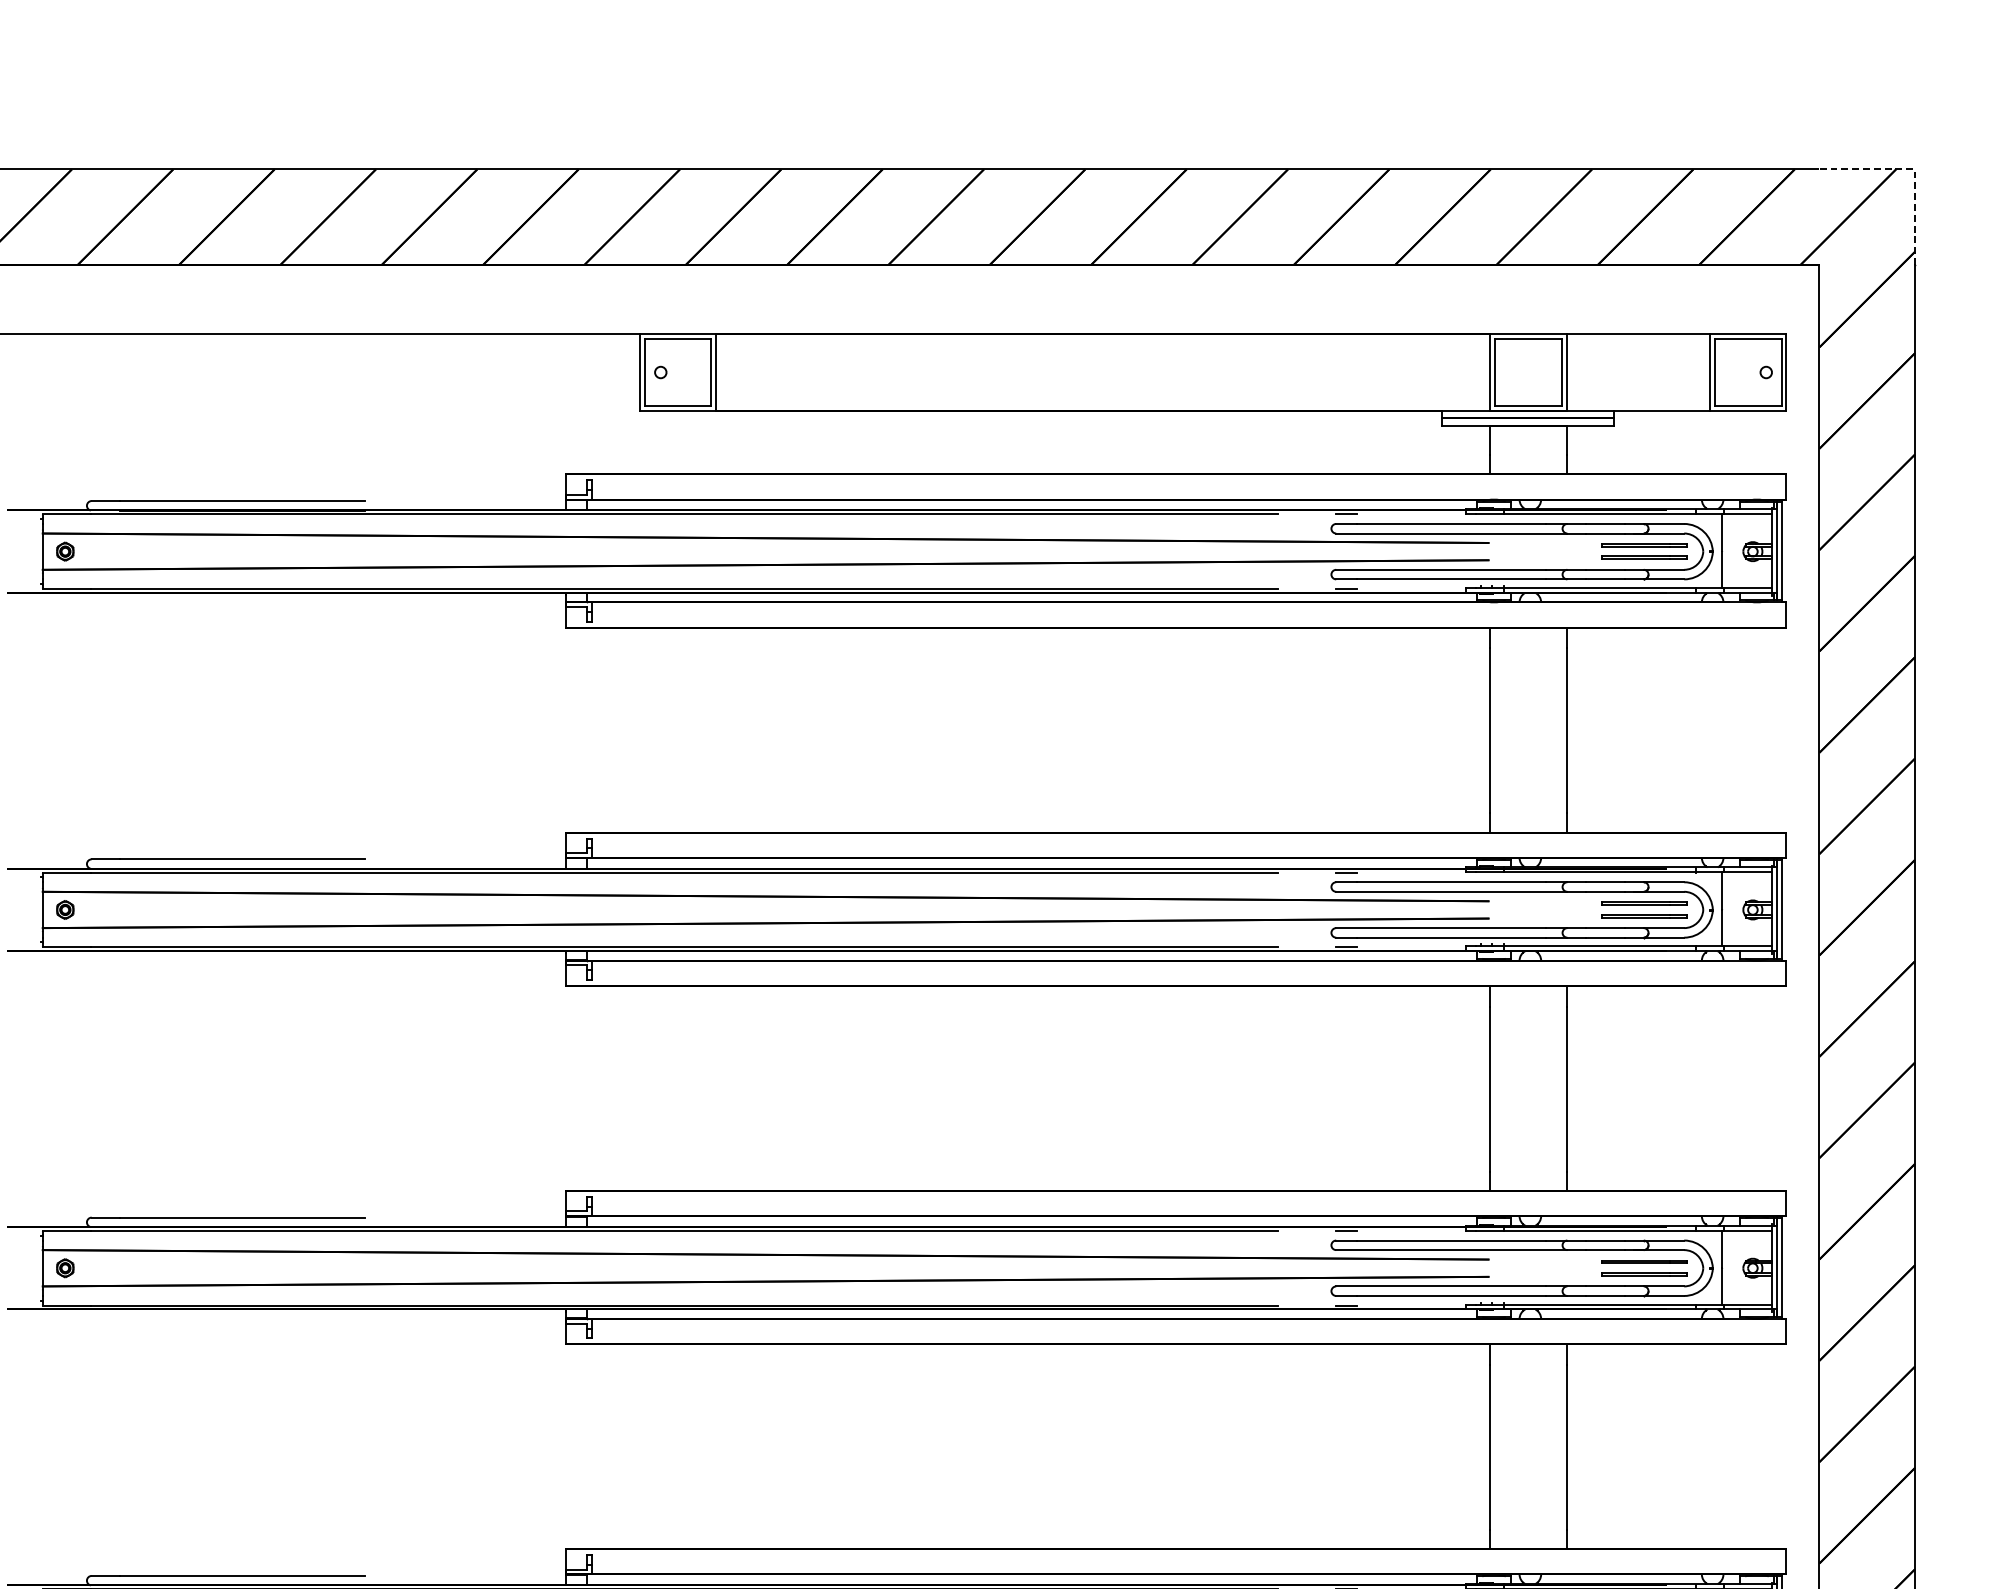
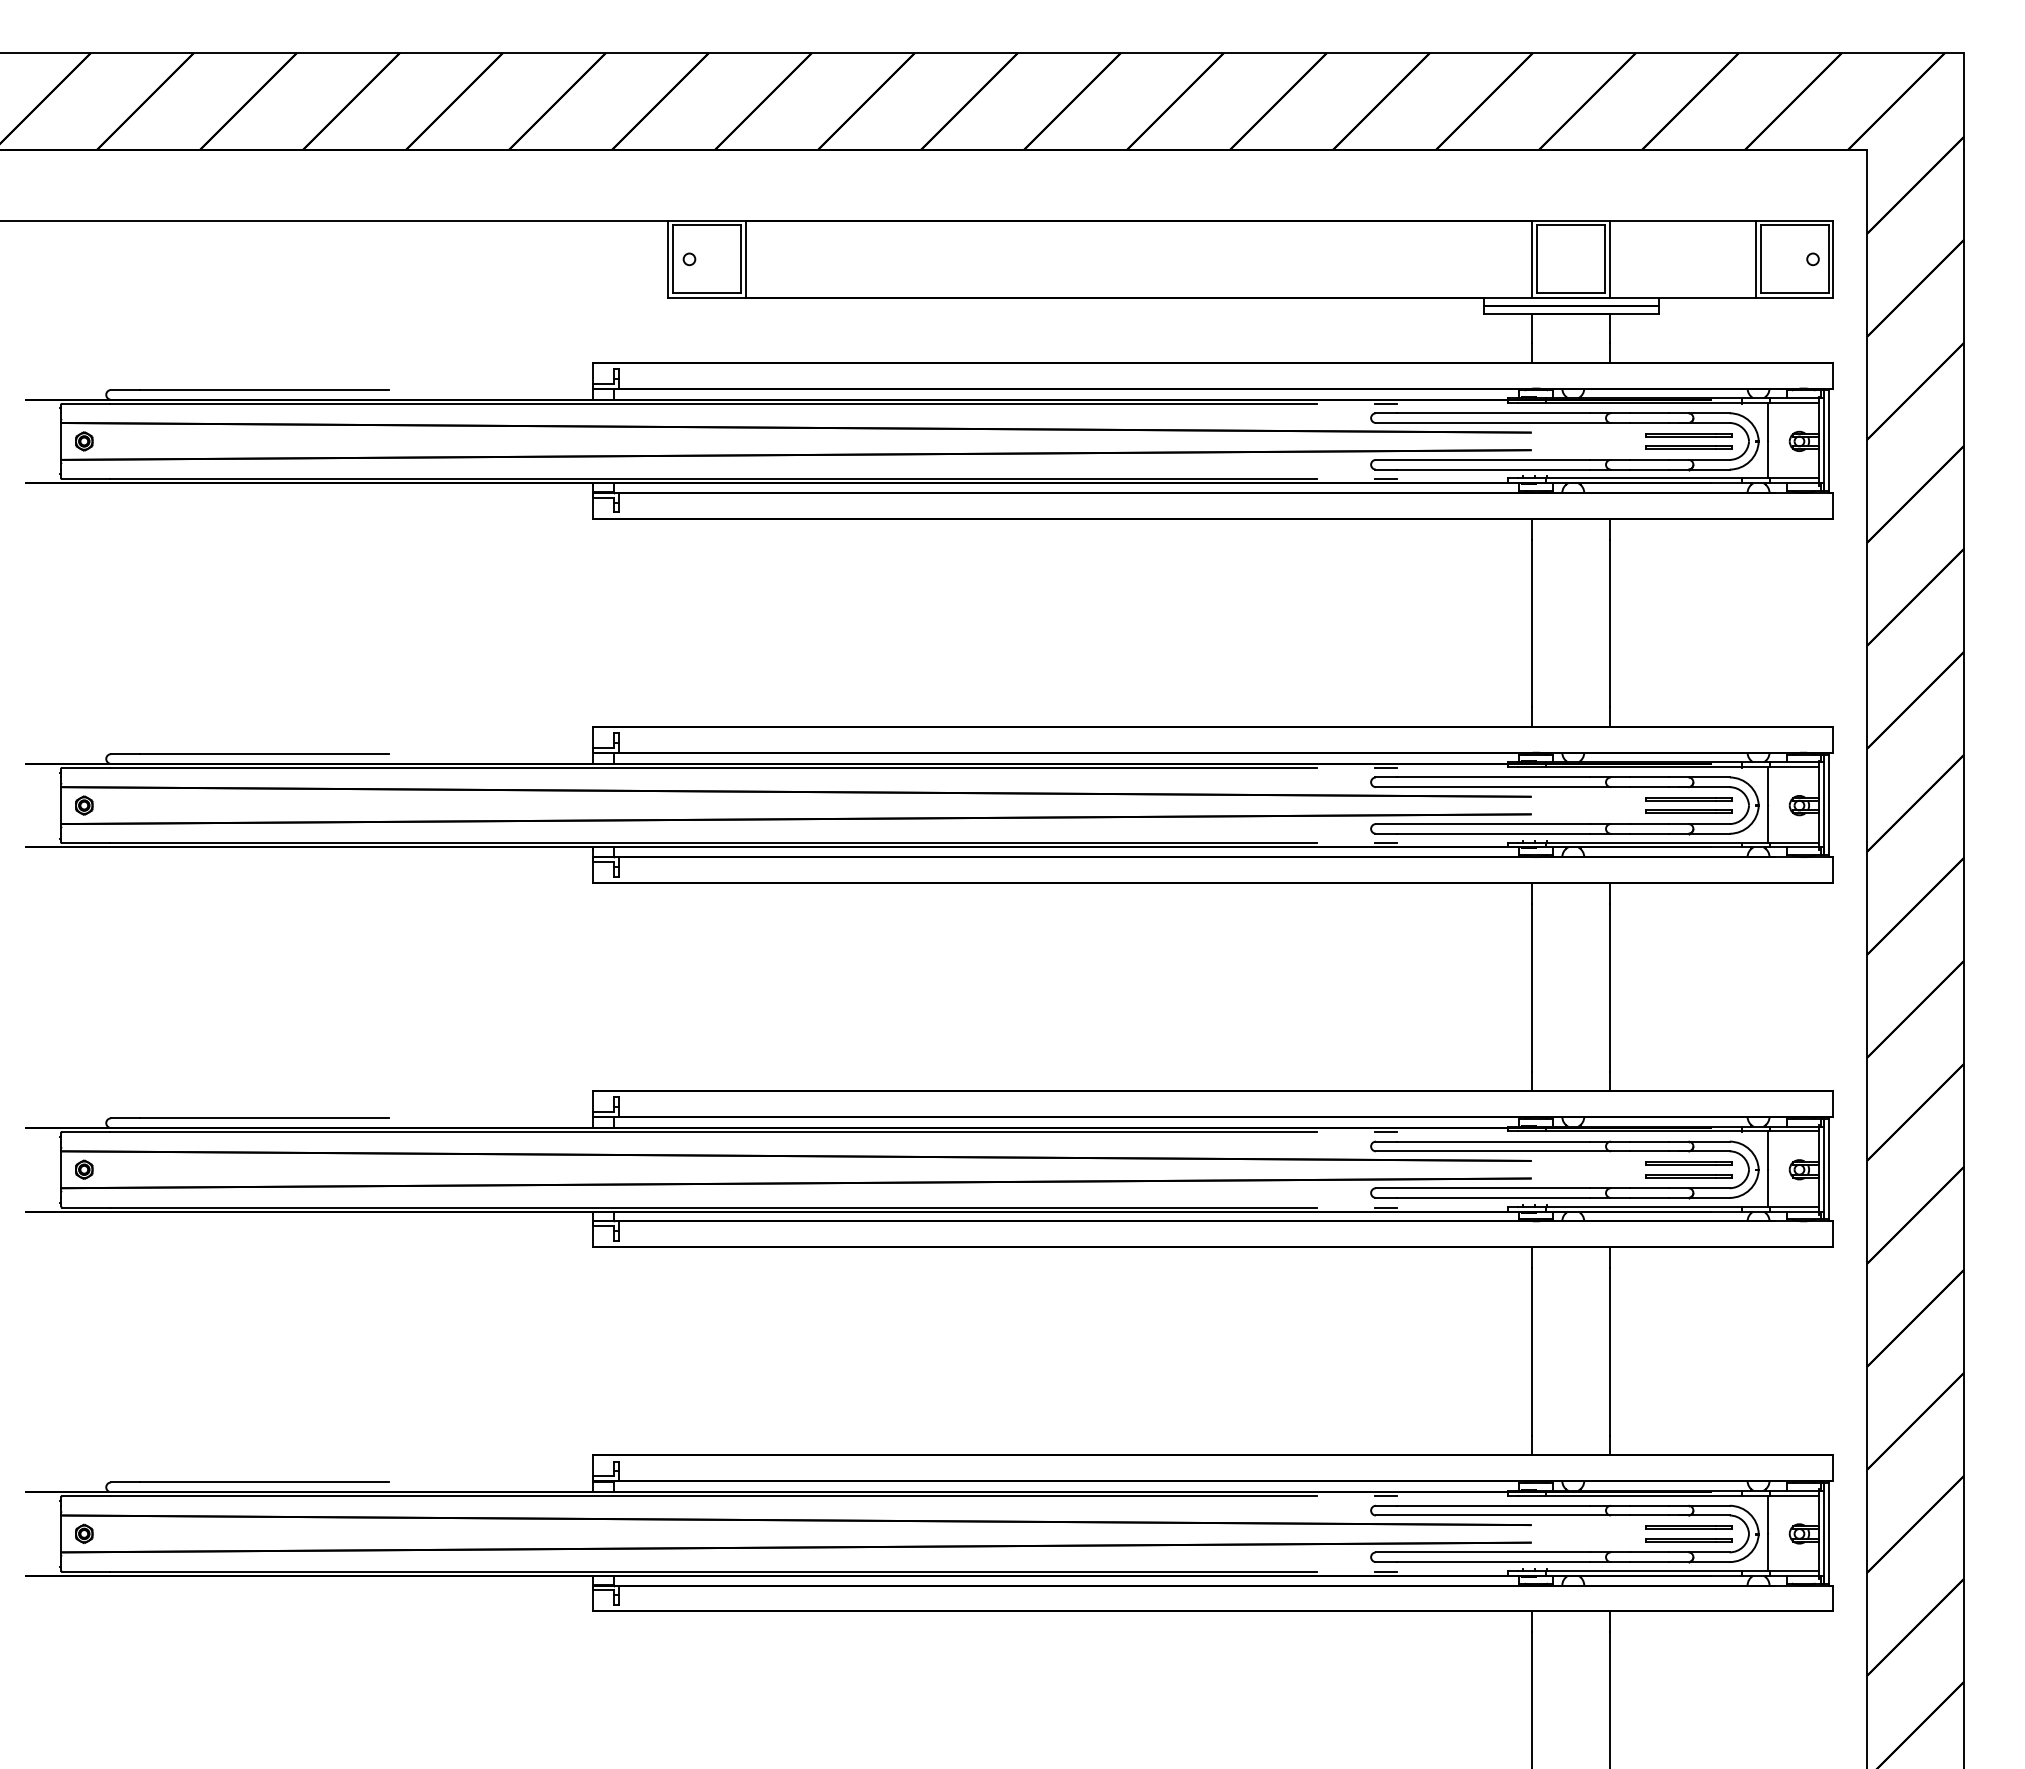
line: (1915, 169) -> (1964, 53), dashed -> solid

